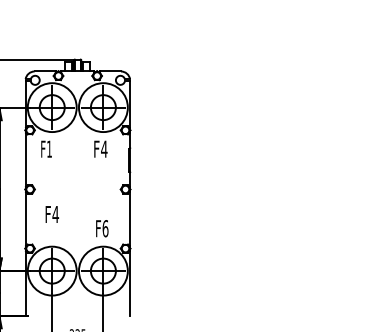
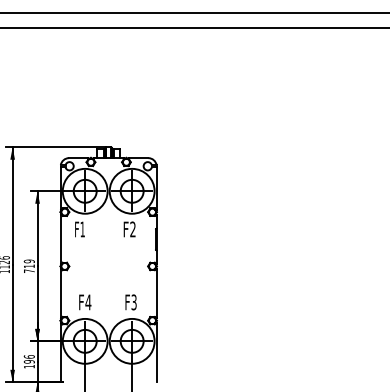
text: (104, 149) -> (133, 229), F4 -> F2
text: (52, 214) -> (85, 302), moved
text: (104, 228) -> (133, 302), F6 -> F3

